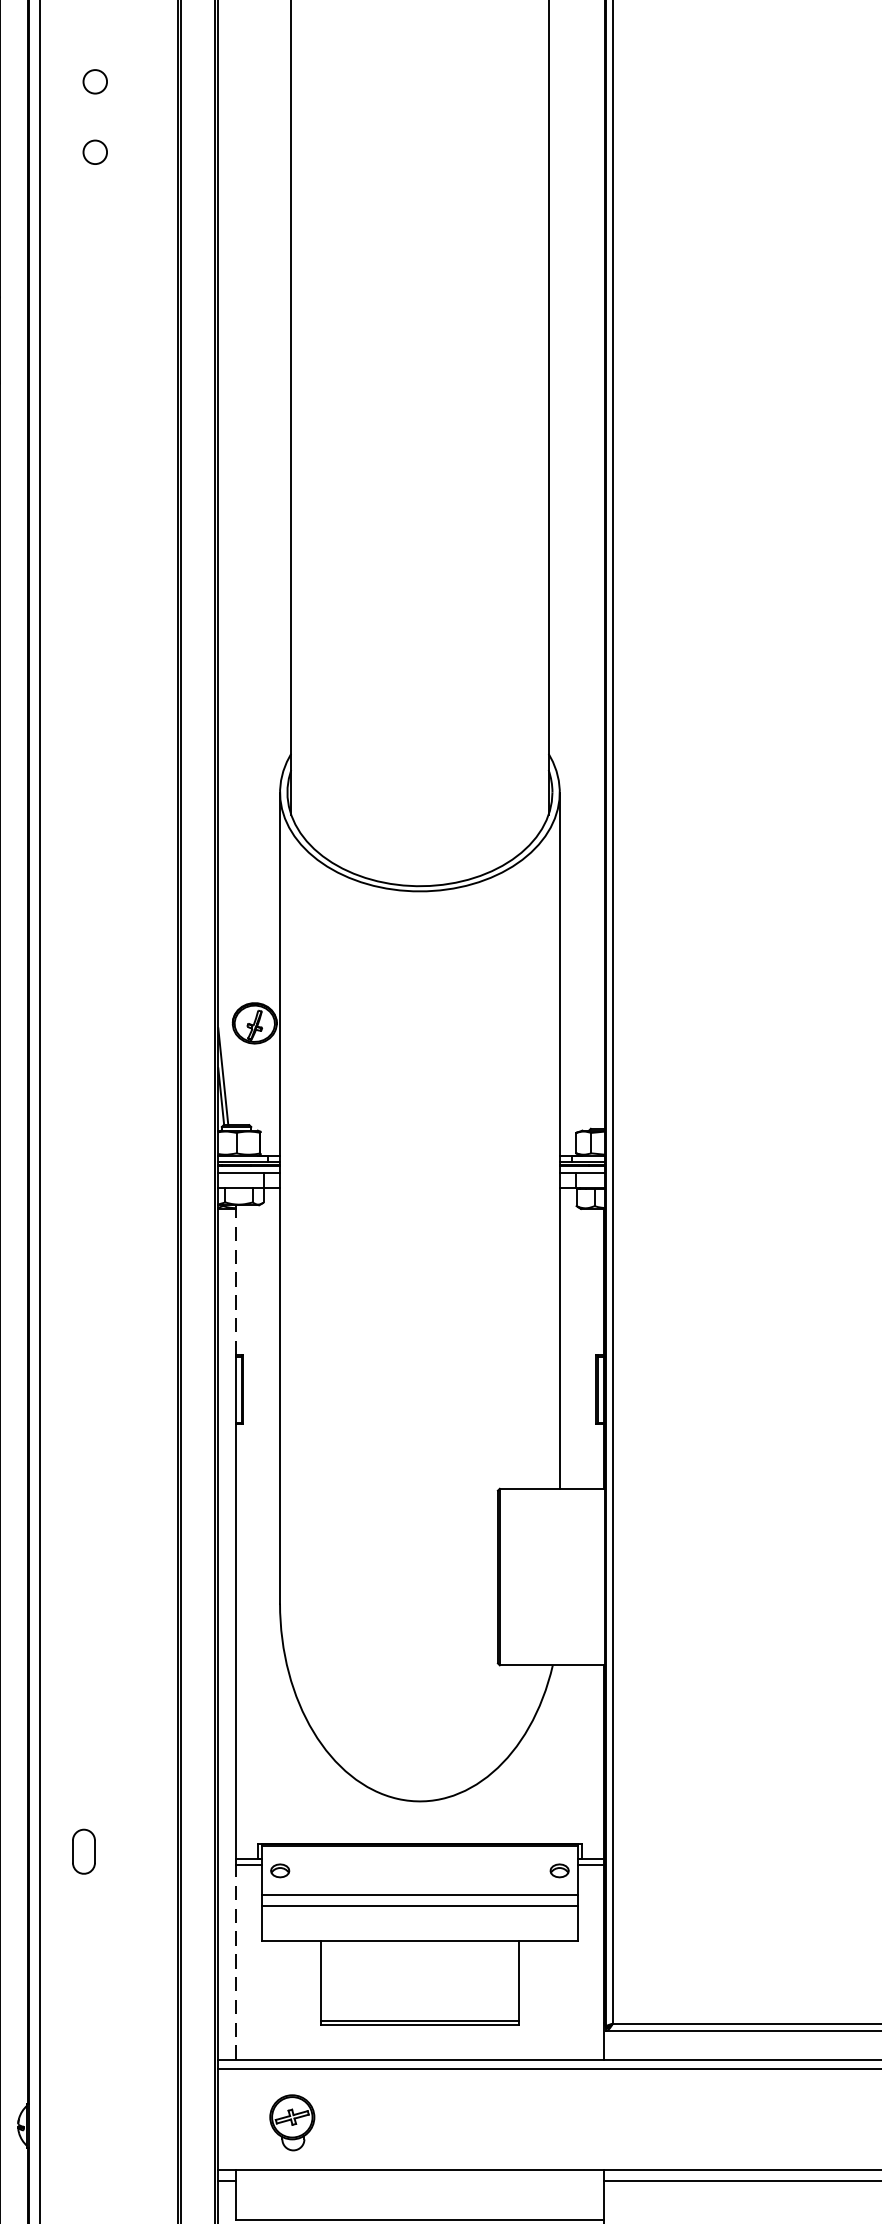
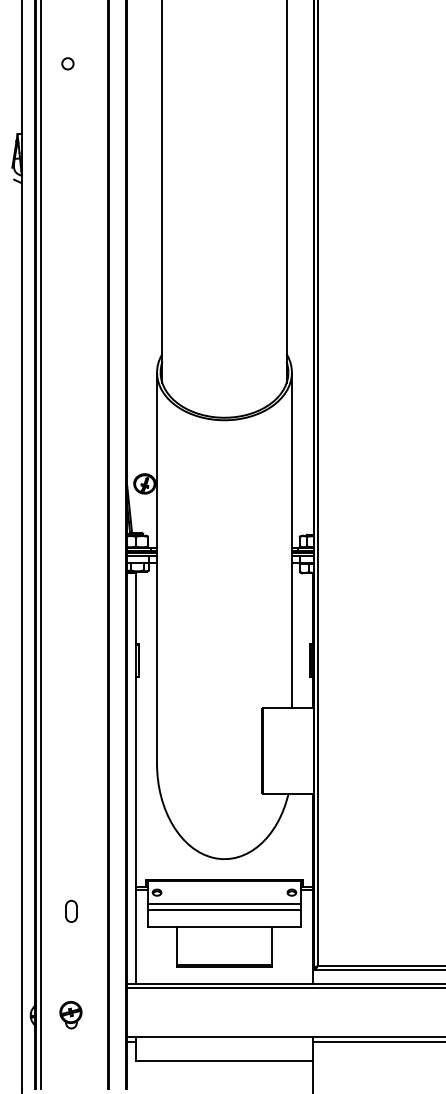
circle: (94, 81) -> (67, 29), removed
line: (235, 1279) -> (135, 607), dashed -> solid
part: (84, 1849) -> (71, 910), moved
line: (235, 1961) -> (135, 936), dashed -> solid
part: (291, 2123) -> (70, 1015), moved

